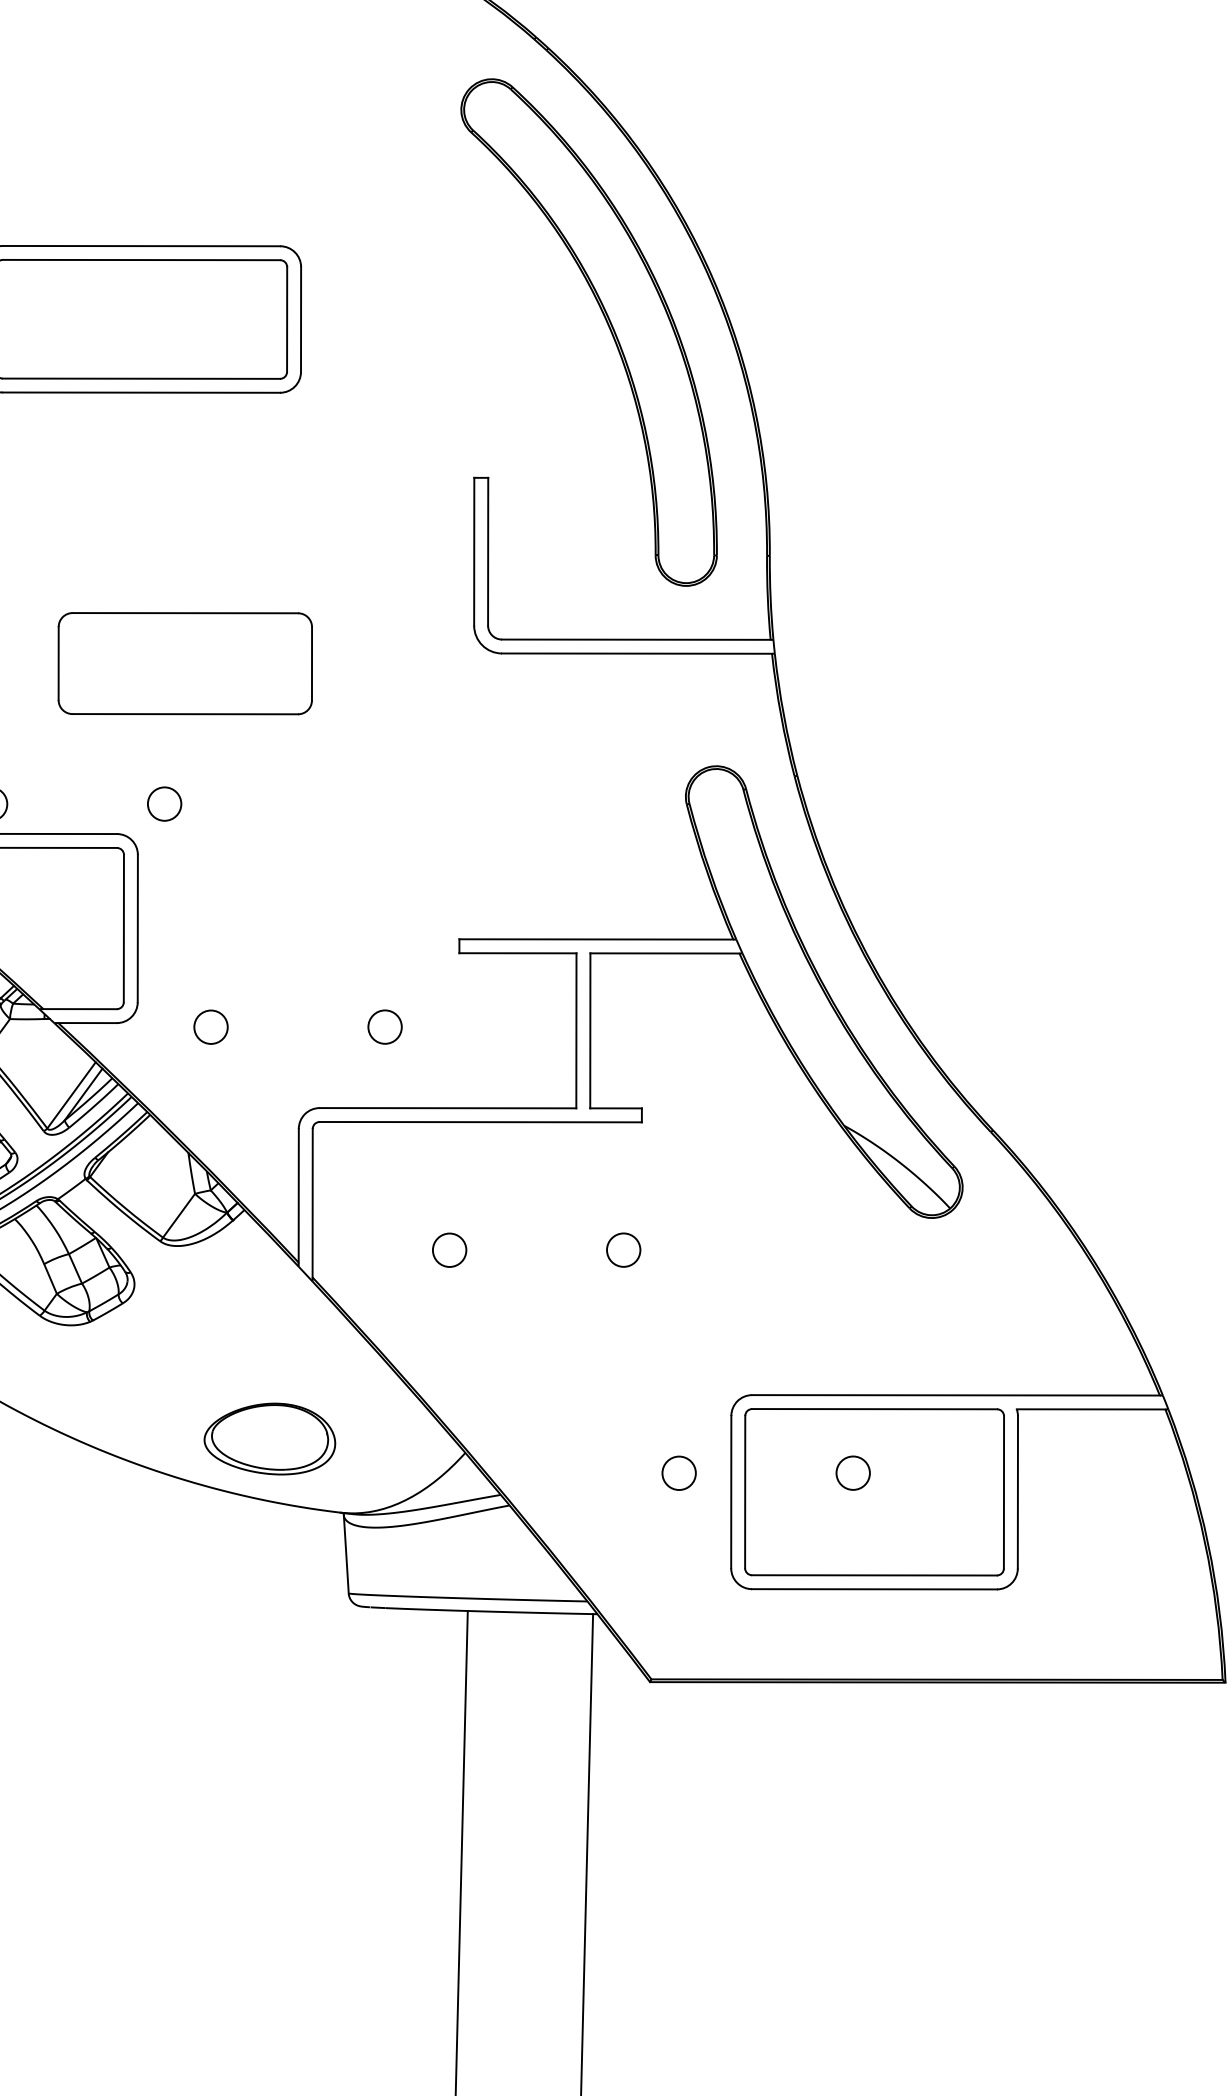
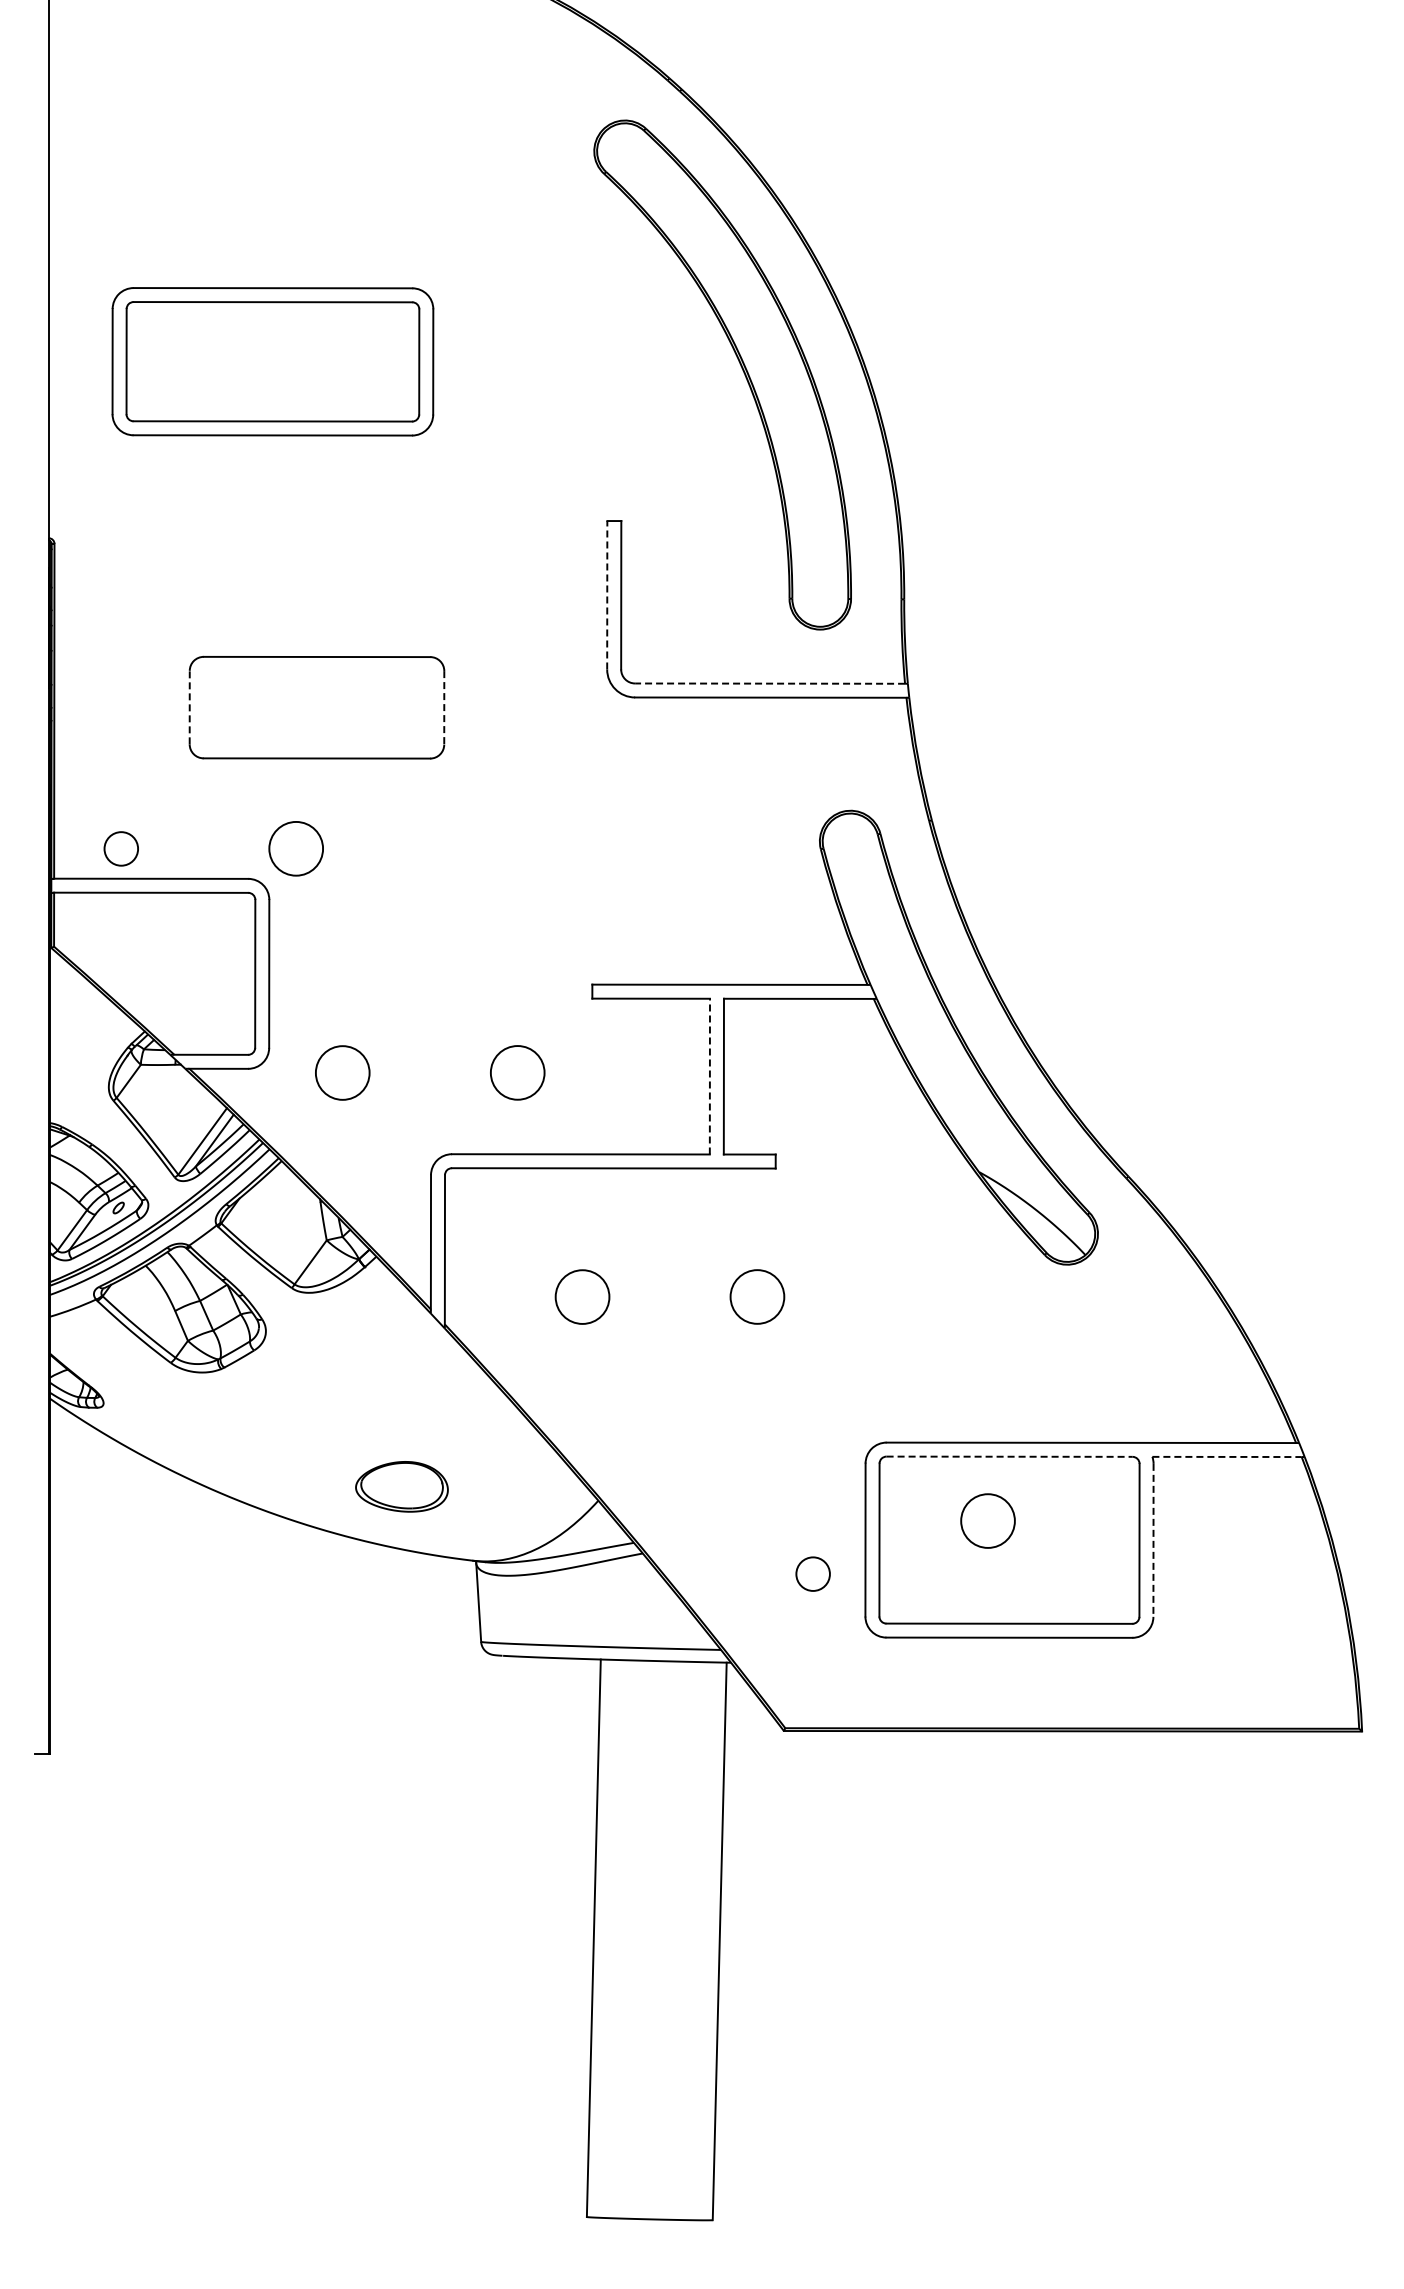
line: (474, 550) -> (607, 594), solid -> dashed
line: (636, 639) -> (770, 683), solid -> dashed
line: (58, 663) -> (189, 707), solid -> dashed
line: (312, 663) -> (444, 707), solid -> dashed
circle: (164, 803) -> (296, 848), size x1.6
circle: (210, 1026) -> (342, 1072), size x1.6
circle: (384, 1026) -> (517, 1072), size x1.6
line: (575, 1030) -> (709, 1076), solid -> dashed
circle: (449, 1249) -> (582, 1296), size x1.6
circle: (623, 1249) -> (757, 1296), size x1.6
line: (875, 1408) -> (1010, 1456), solid -> dashed
line: (1091, 1408) -> (1227, 1456), solid -> dashed
part: (269, 1438) -> (401, 1486), size x0.7
circle: (678, 1472) -> (812, 1573), moved
circle: (852, 1472) -> (987, 1520), size x1.6
line: (1017, 1492) -> (1153, 1540), solid -> dashed

